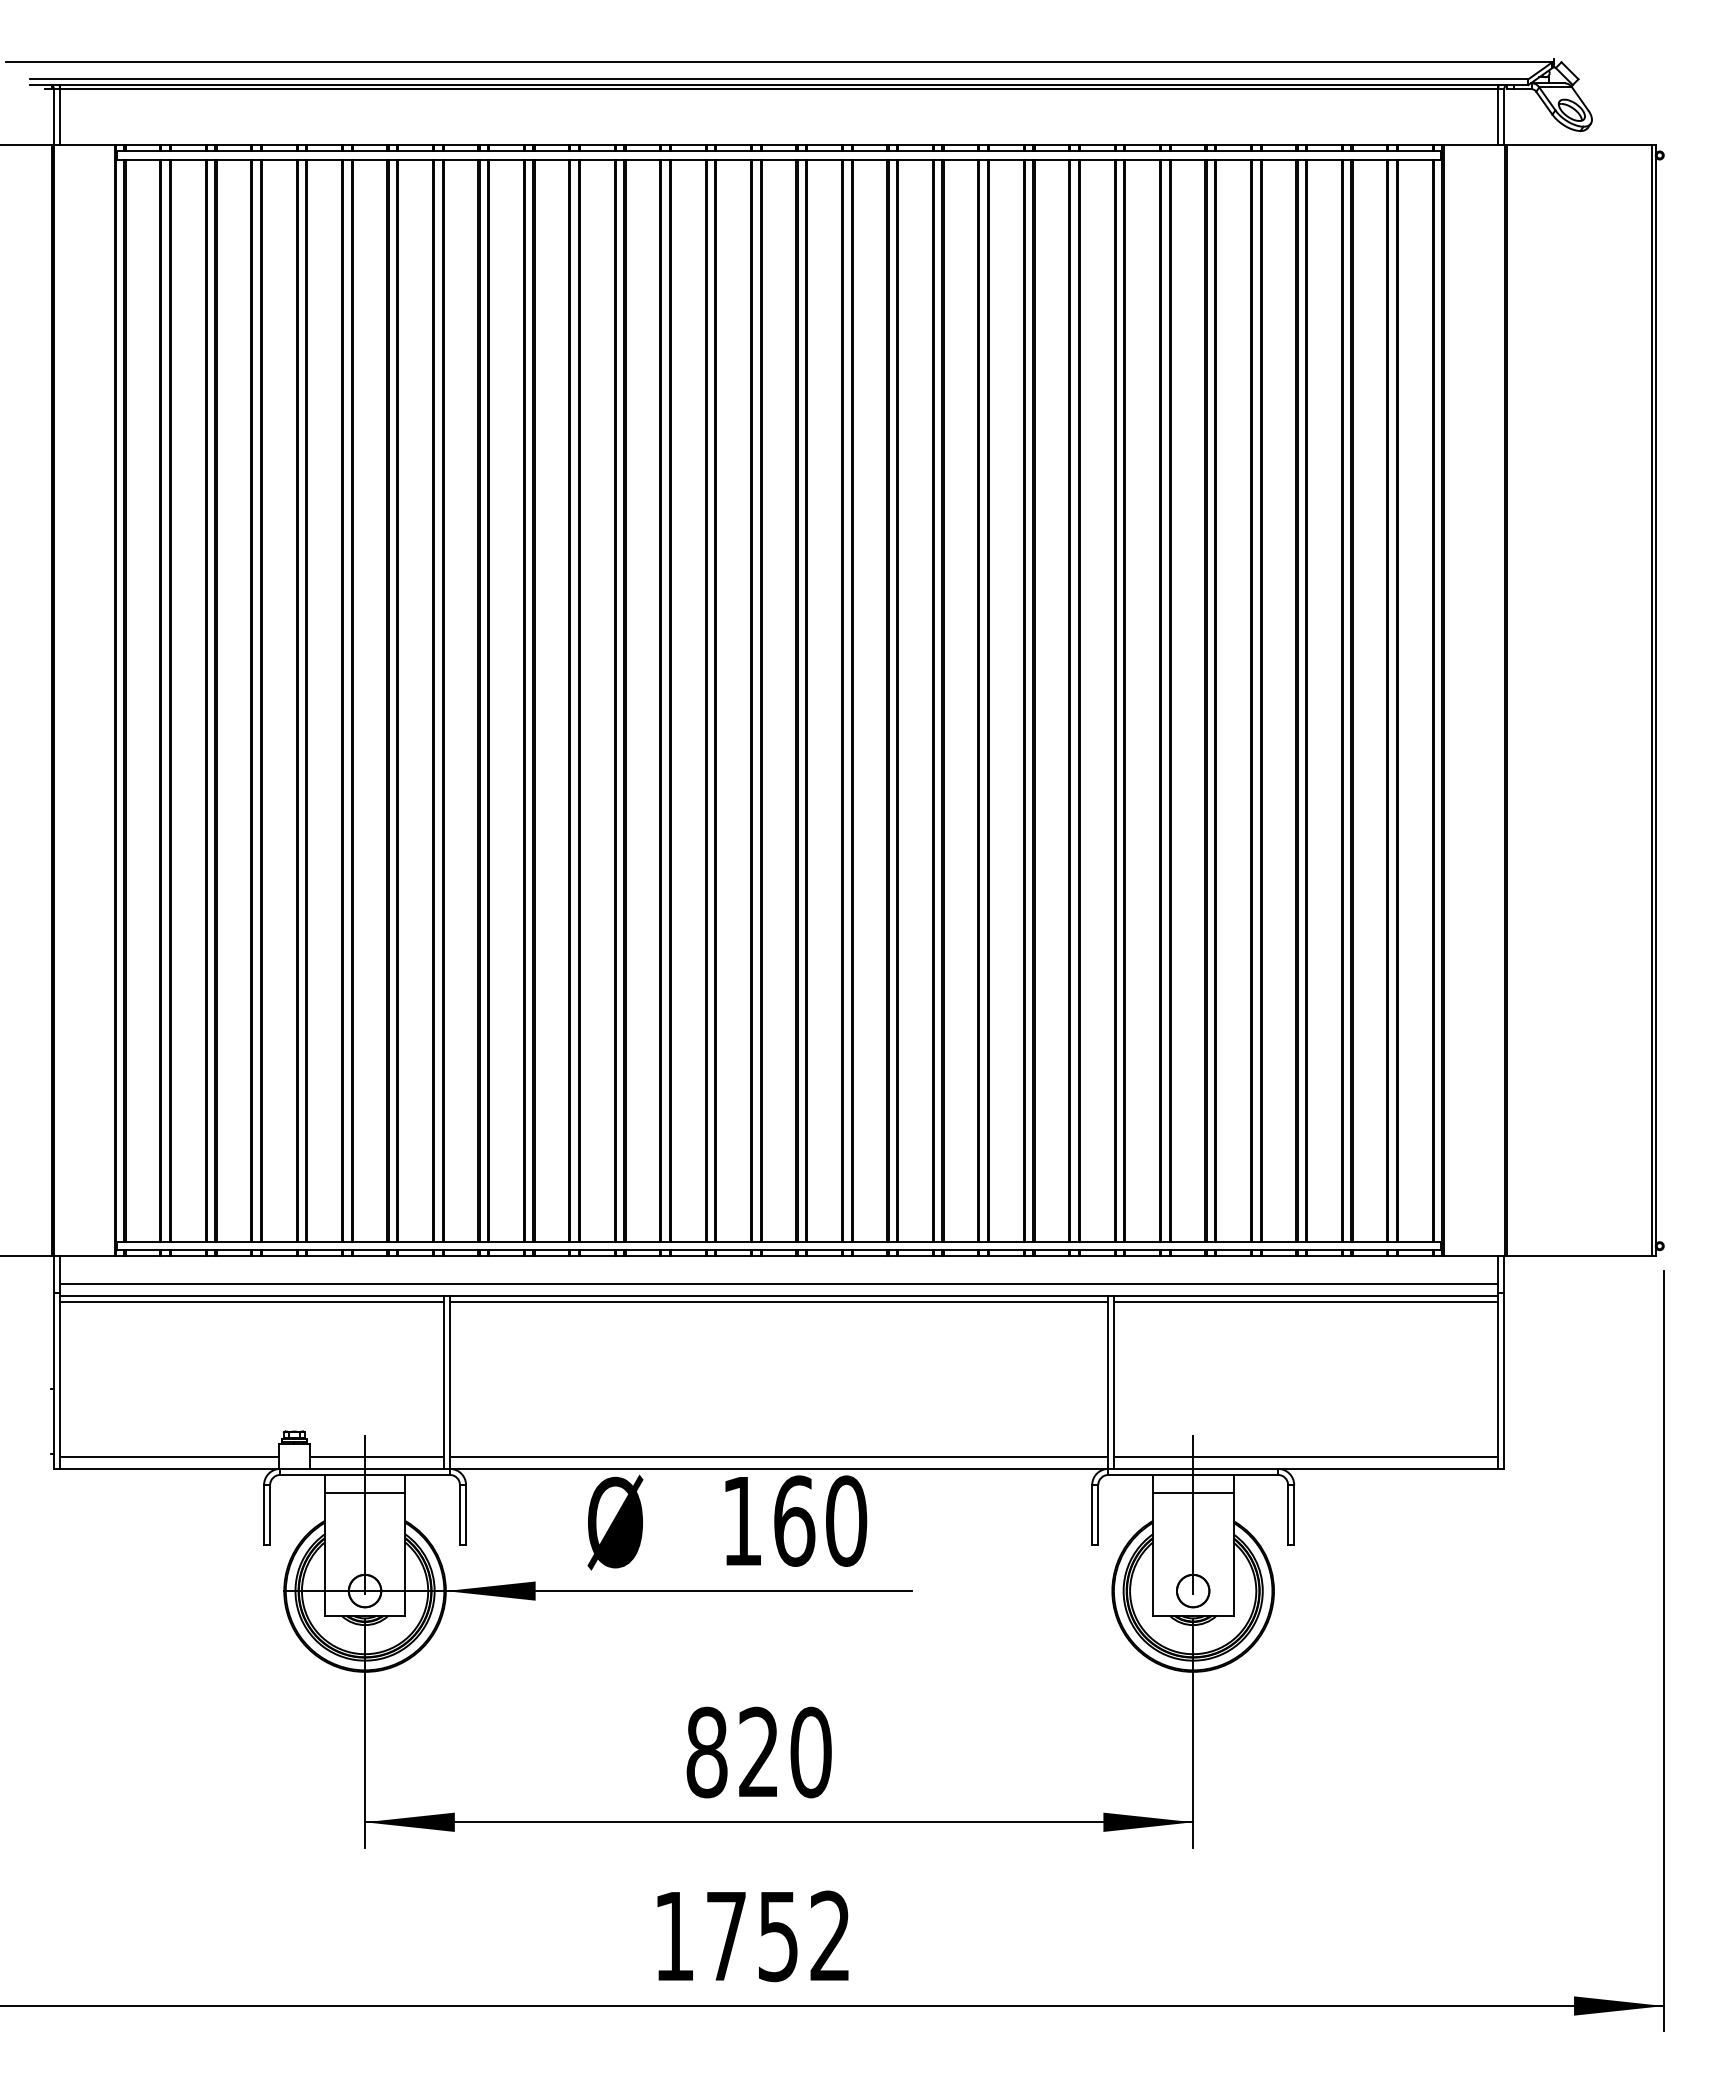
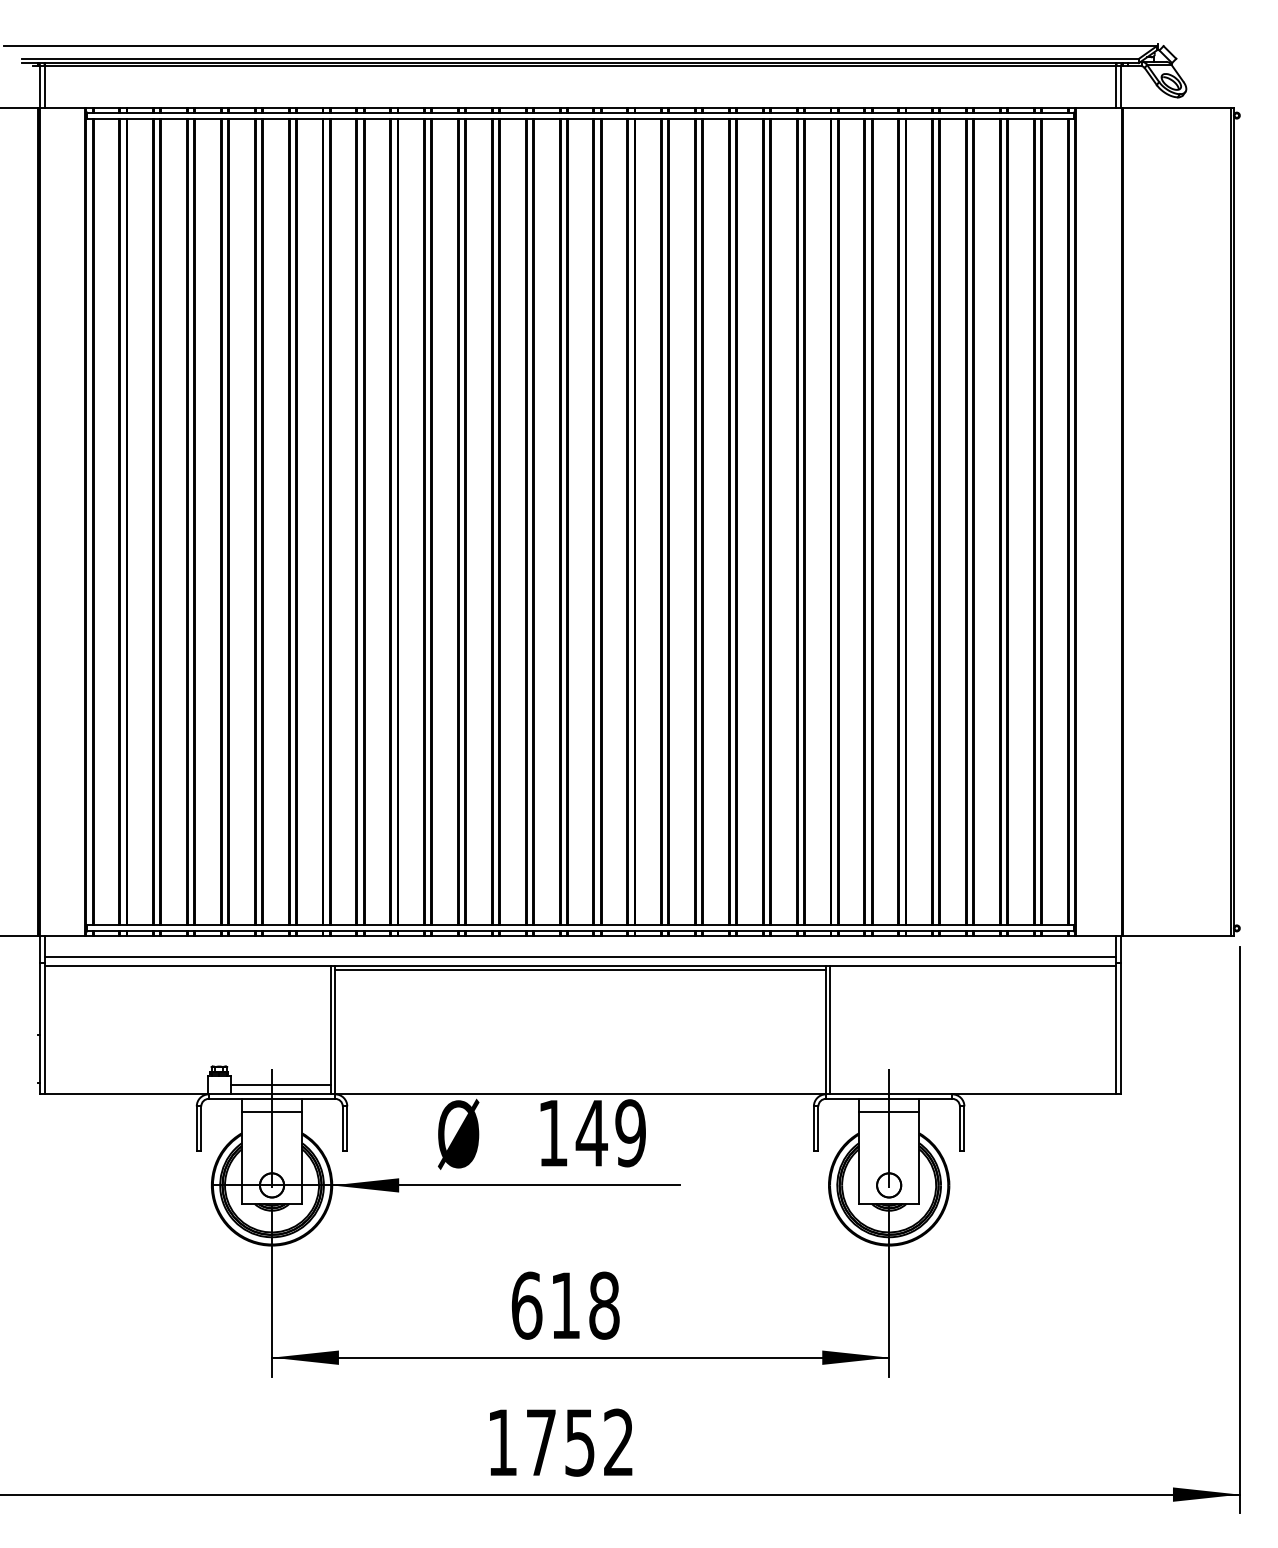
line: (251, 1302) -> (187, 970), removed
line: (1306, 1302) -> (973, 970), removed
line: (169, 1456) -> (126, 1085), removed
line: (778, 1456) -> (580, 1085), removed
line: (1306, 1456) -> (973, 1085), removed
text: (819, 1520) -> (610, 1132), 160 -> 149
text: (758, 1752) -> (565, 1305), 820 -> 618

